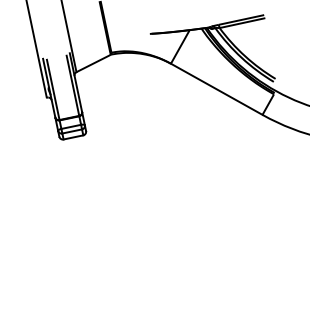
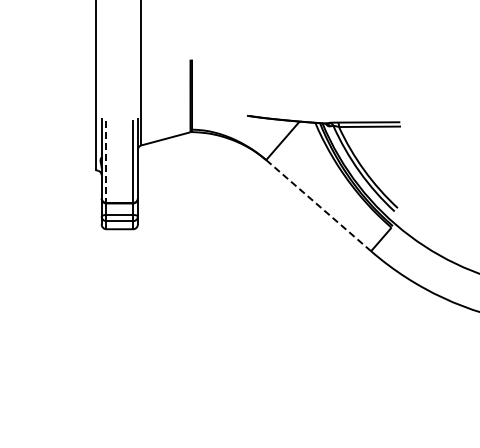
line: (217, 89) -> (319, 205), solid -> dashed
line: (53, 90) -> (106, 162), solid -> dashed

